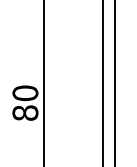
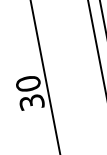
text: (25, 112) -> (31, 101), 80 -> 30

